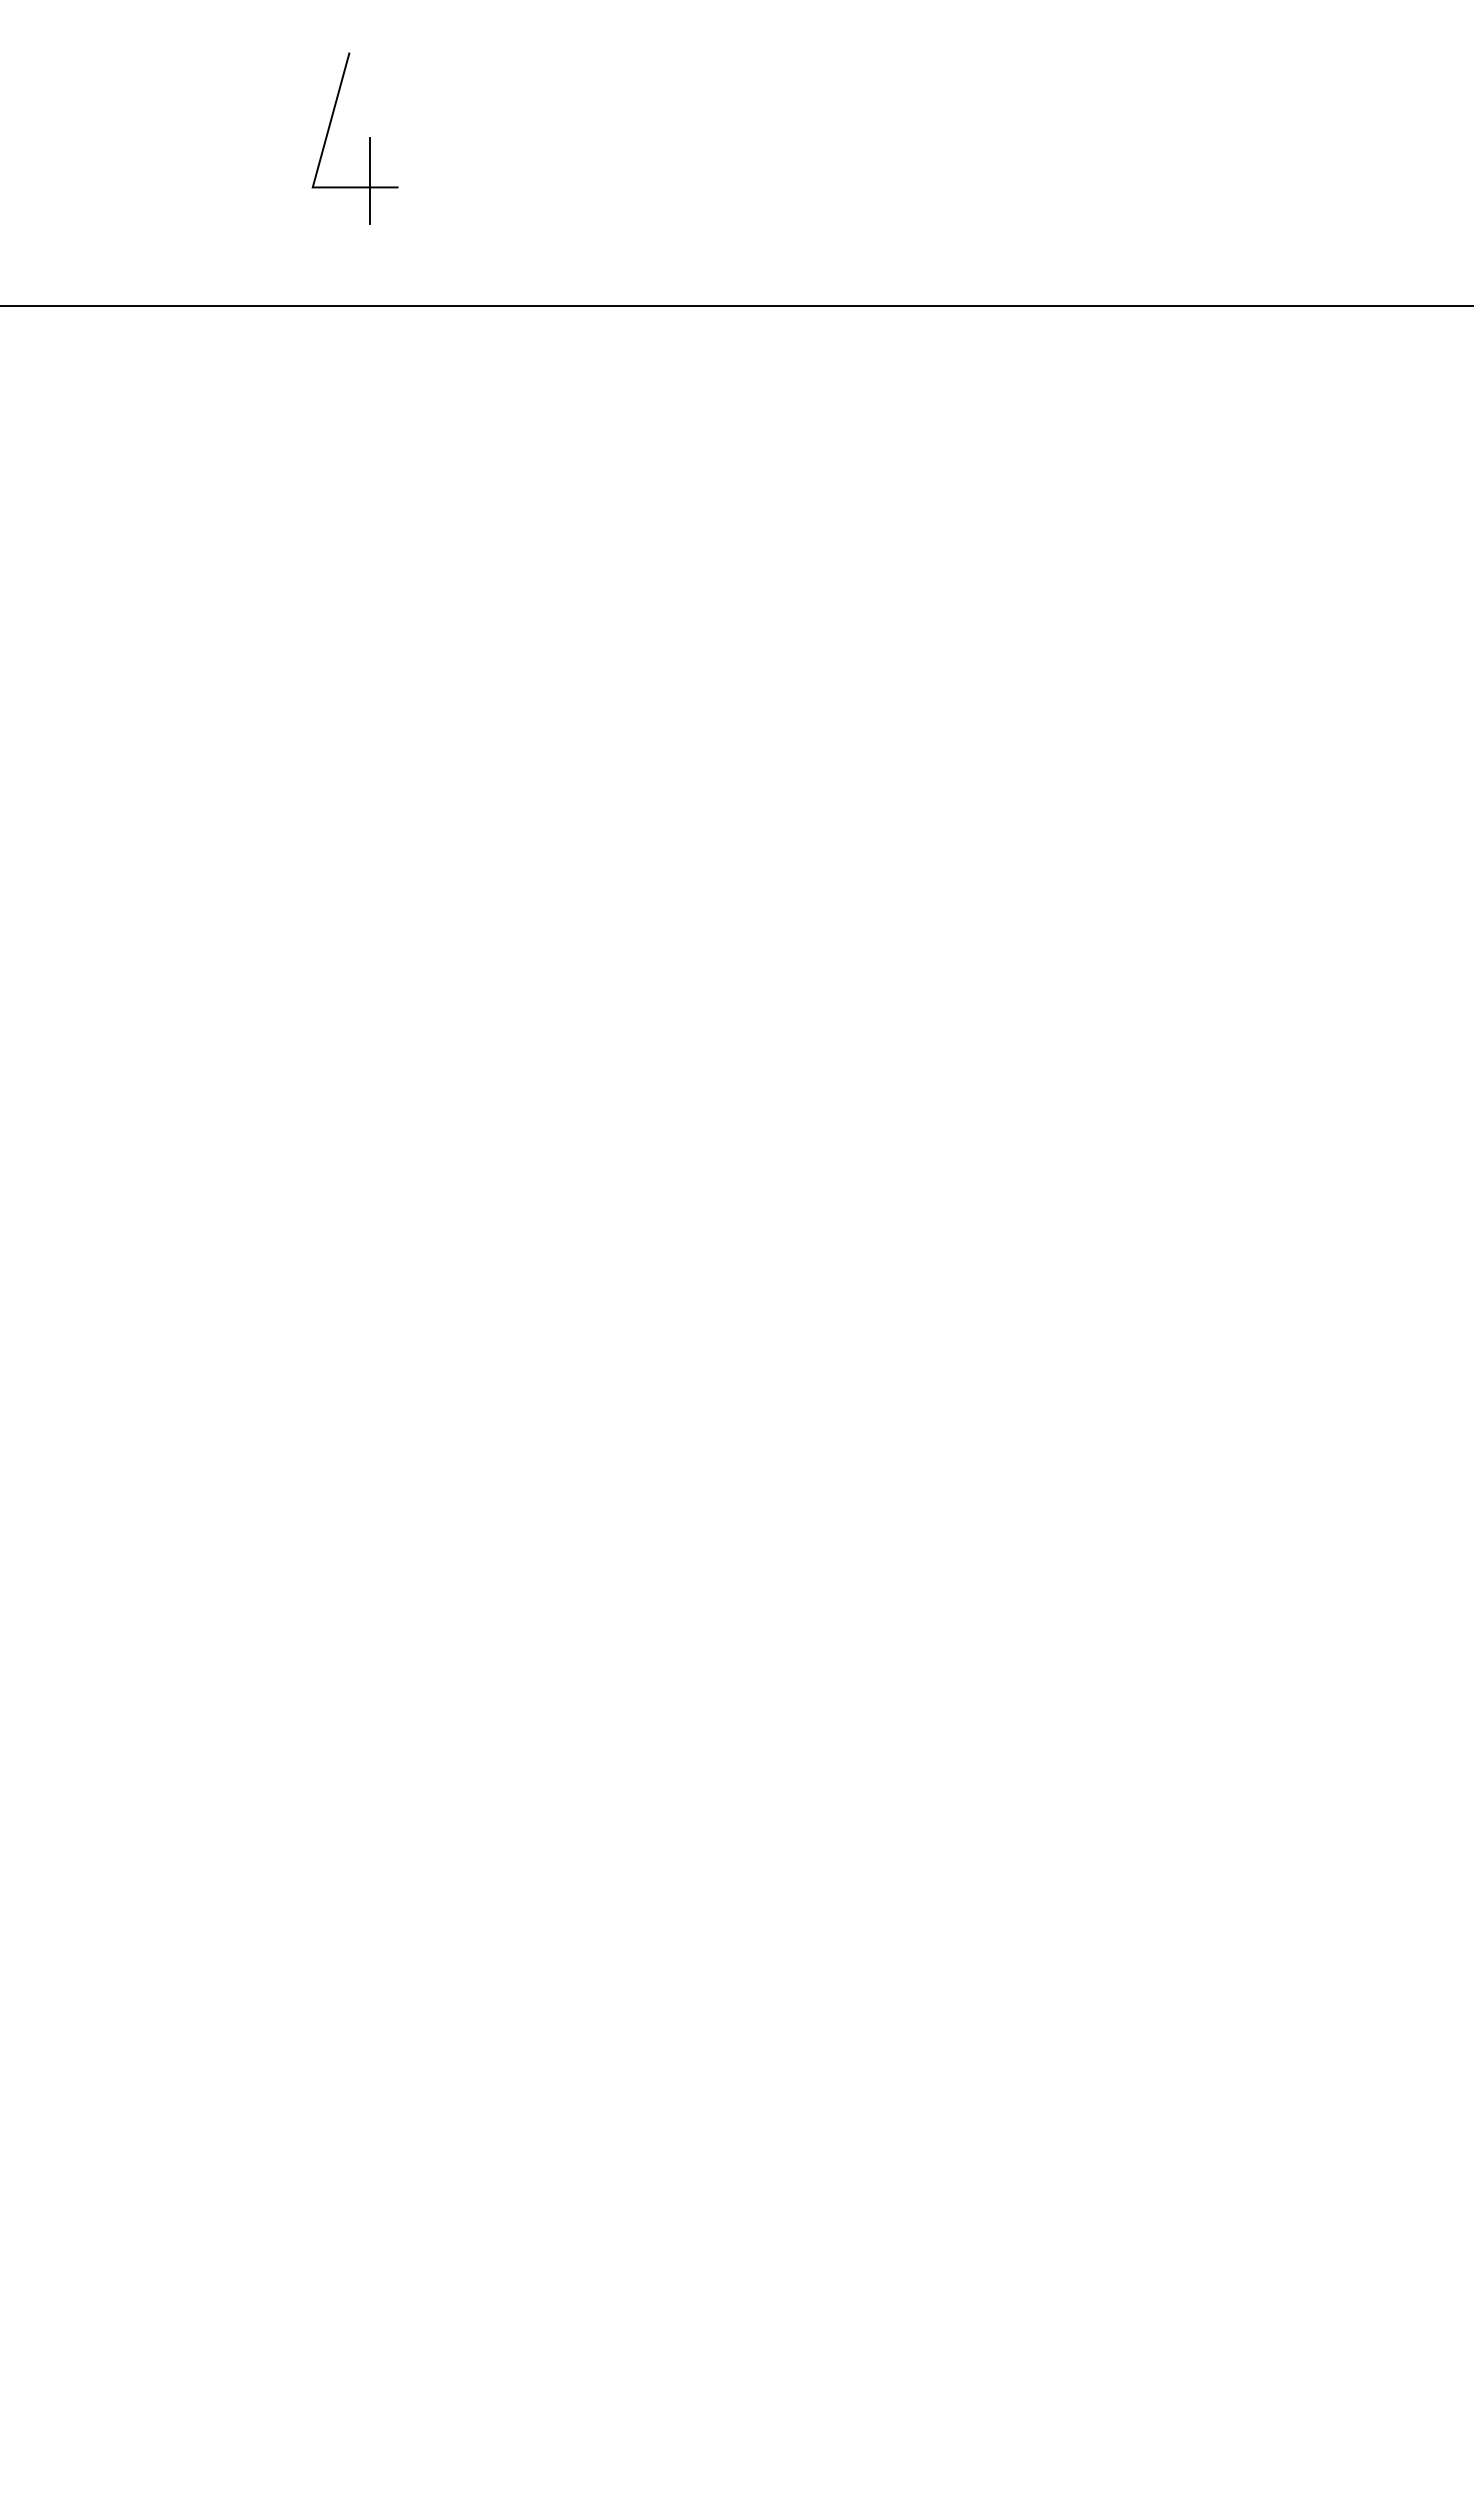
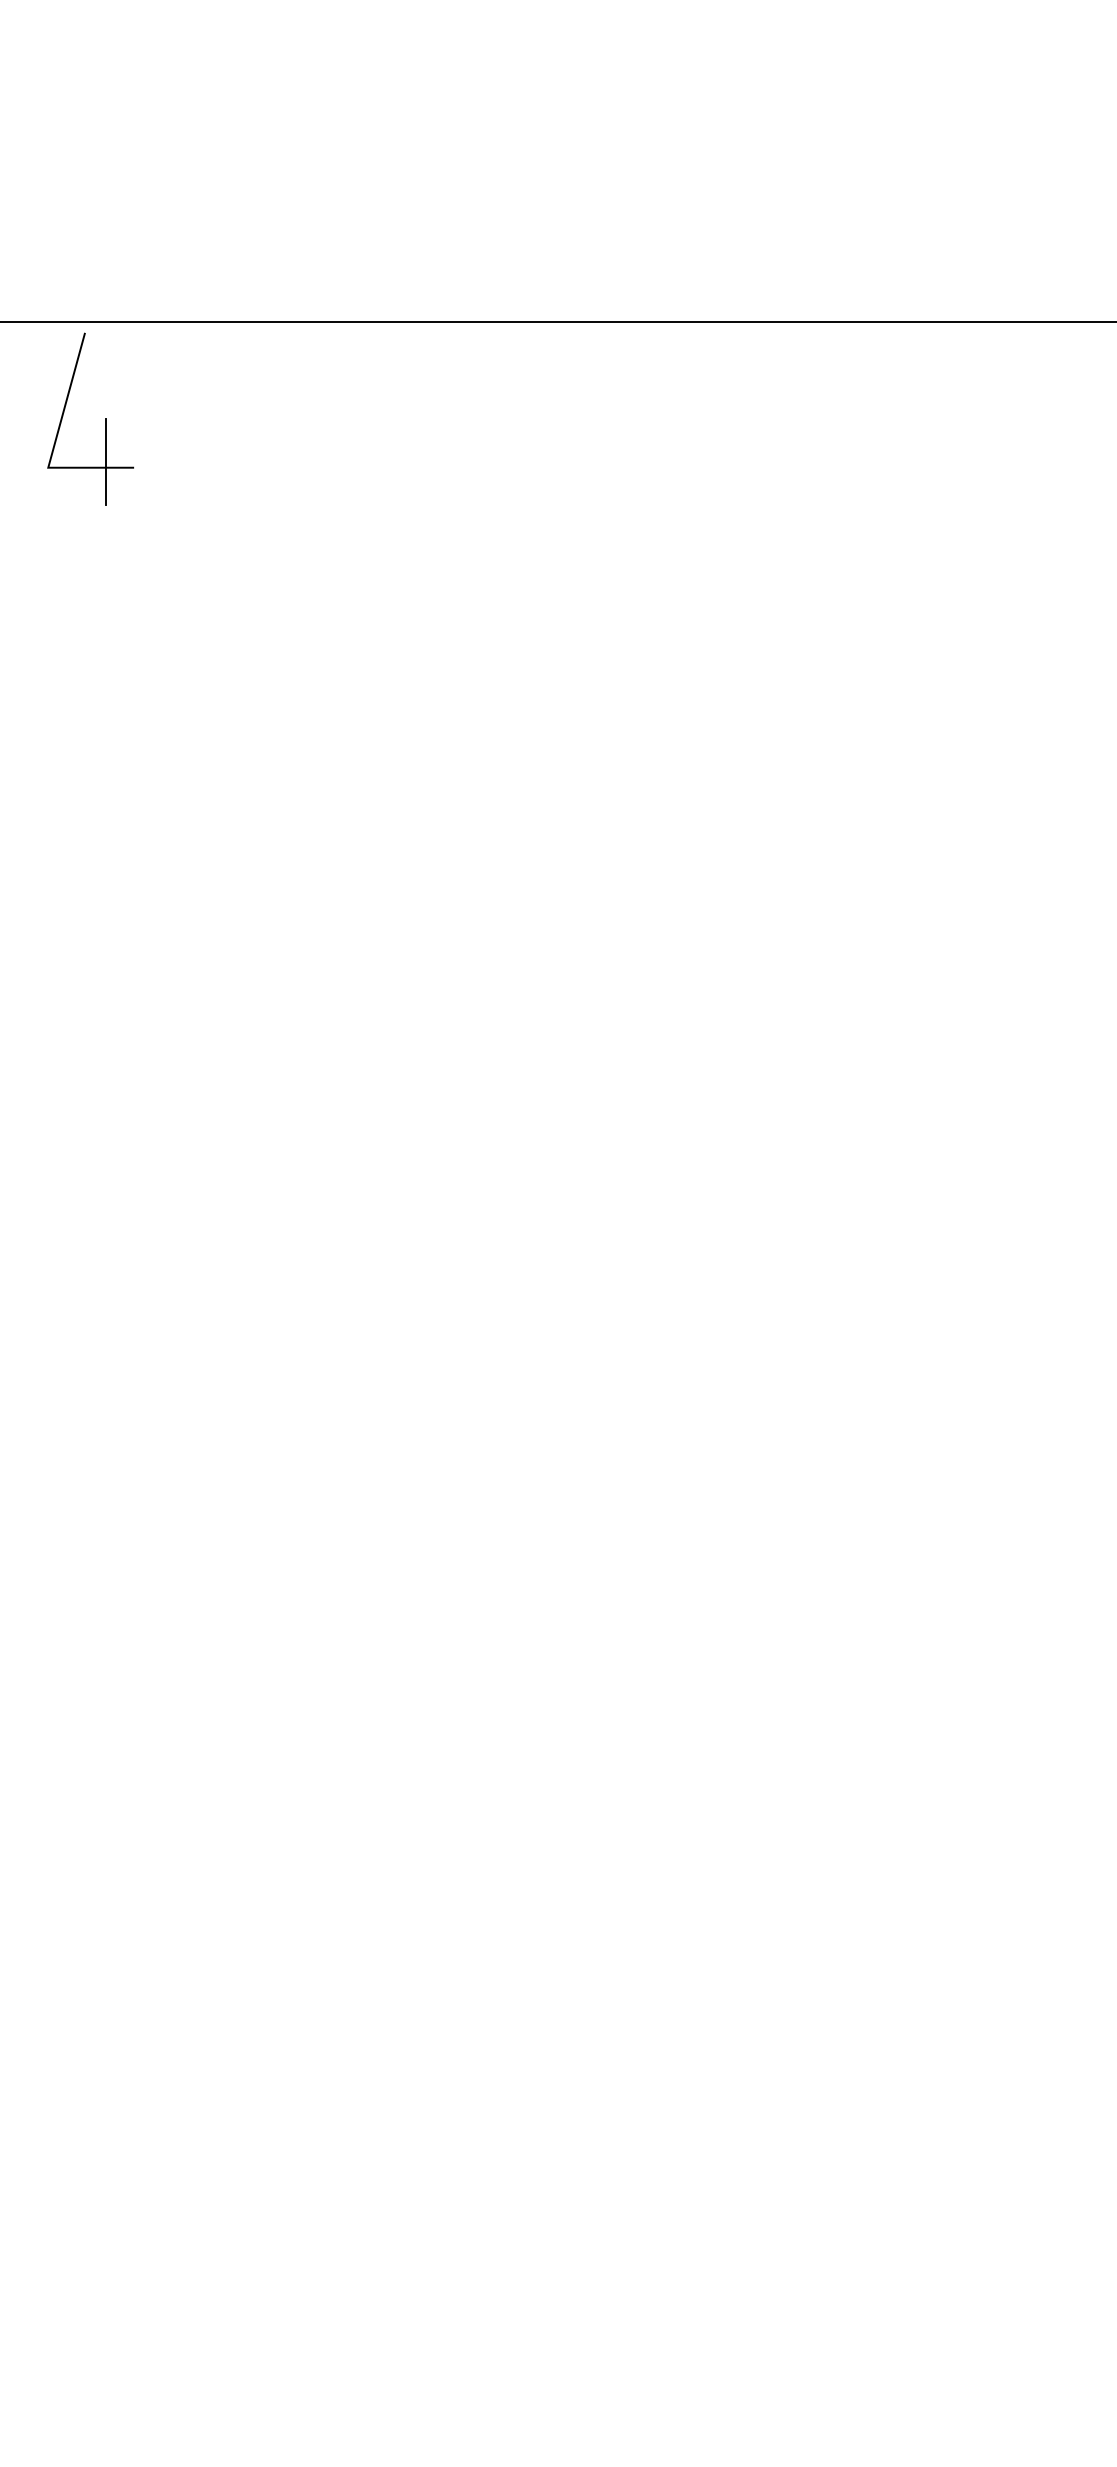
part: (369, 138) -> (105, 418), moved

